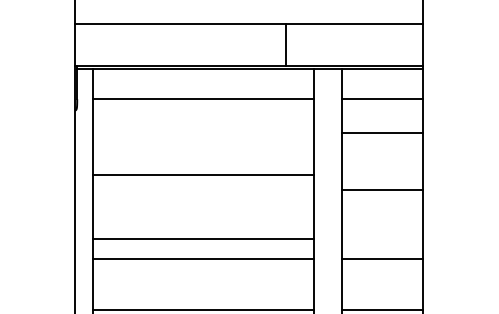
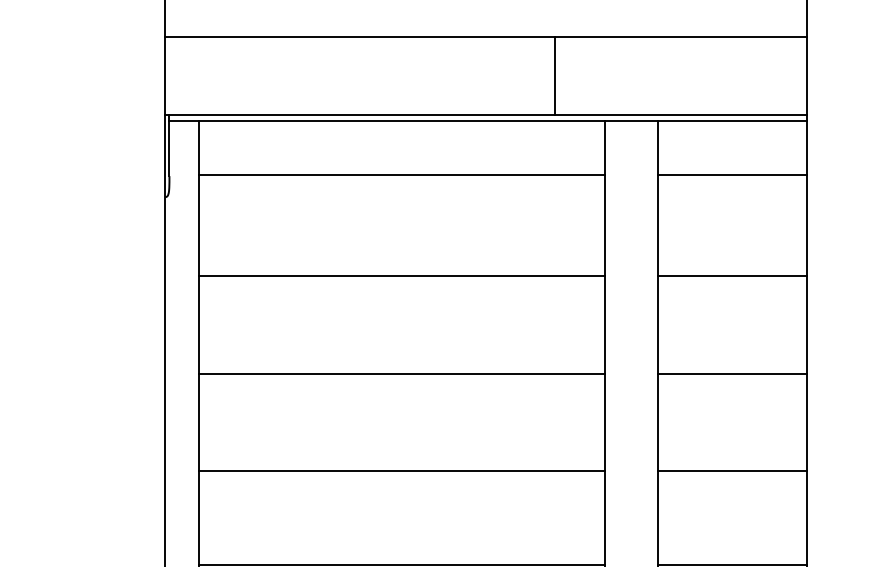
line: (382, 133) -> (732, 276), moved
line: (203, 175) -> (402, 276), moved
line: (382, 189) -> (732, 373), moved
line: (203, 238) -> (402, 373), moved

